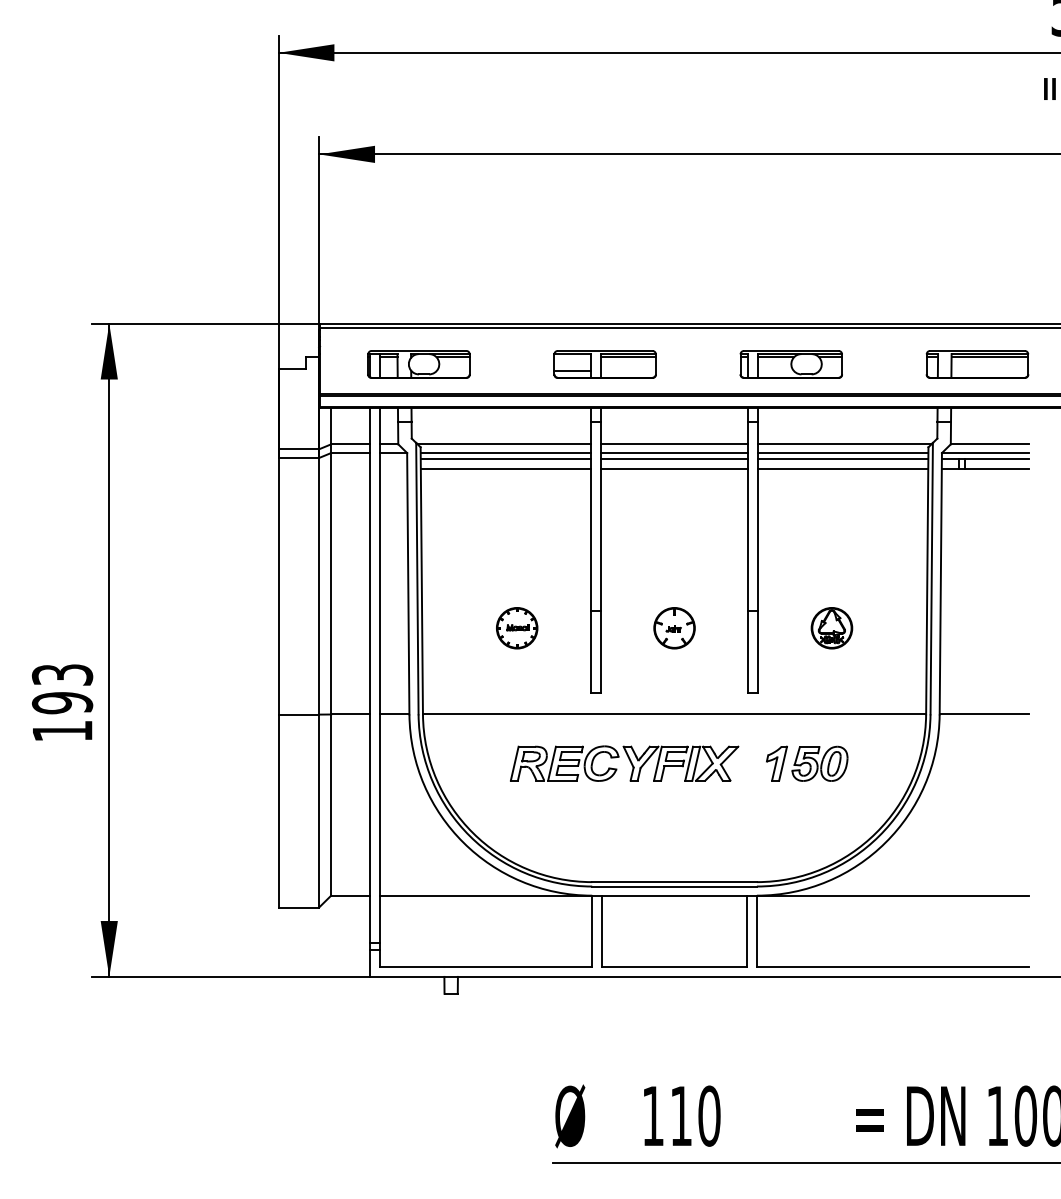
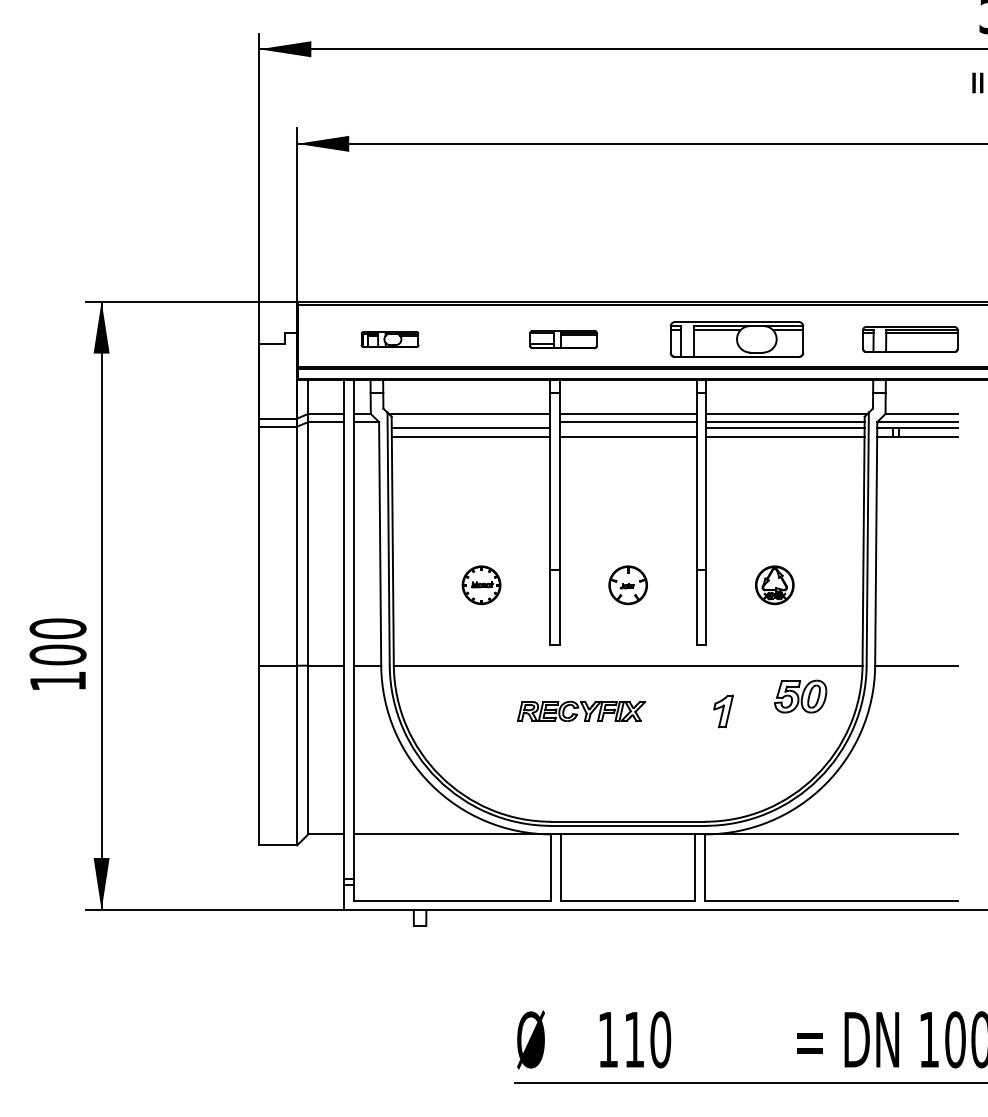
part: (418, 364) -> (389, 339), size x0.6
part: (605, 364) -> (563, 339), size x0.7
part: (790, 364) -> (736, 339), size x1.4
line: (505, 453) -> (470, 422), removed
line: (673, 458) -> (627, 427), removed
text: (61, 688) -> (57, 641), 193 -> 100
part: (624, 763) -> (581, 711), size x0.6
part: (819, 763) -> (800, 696), moved

